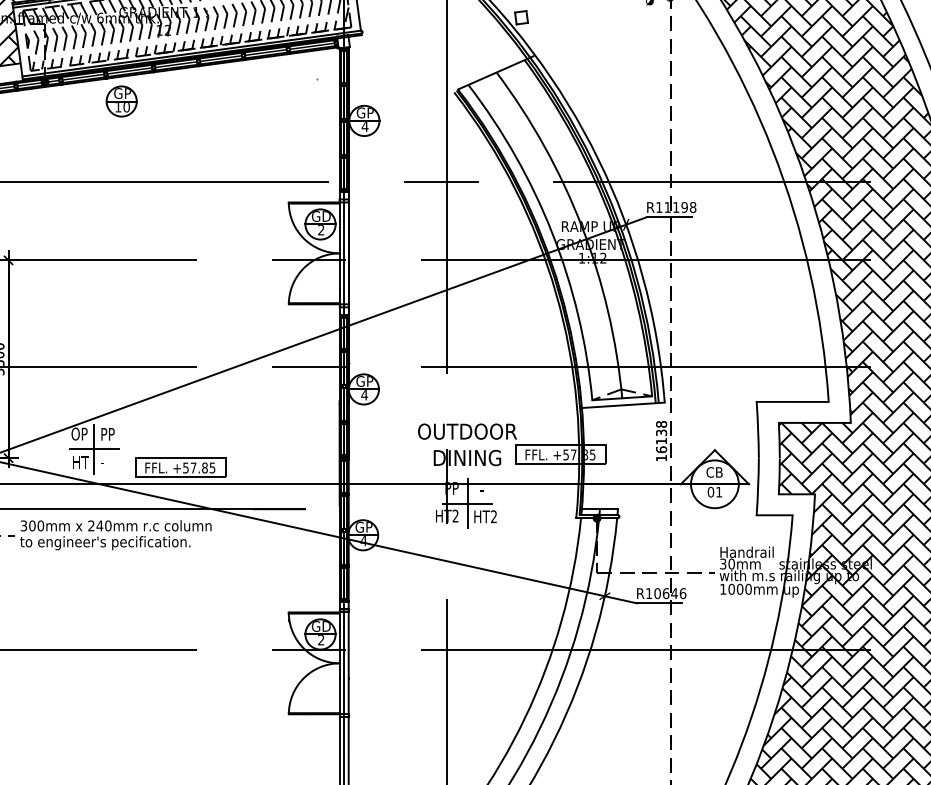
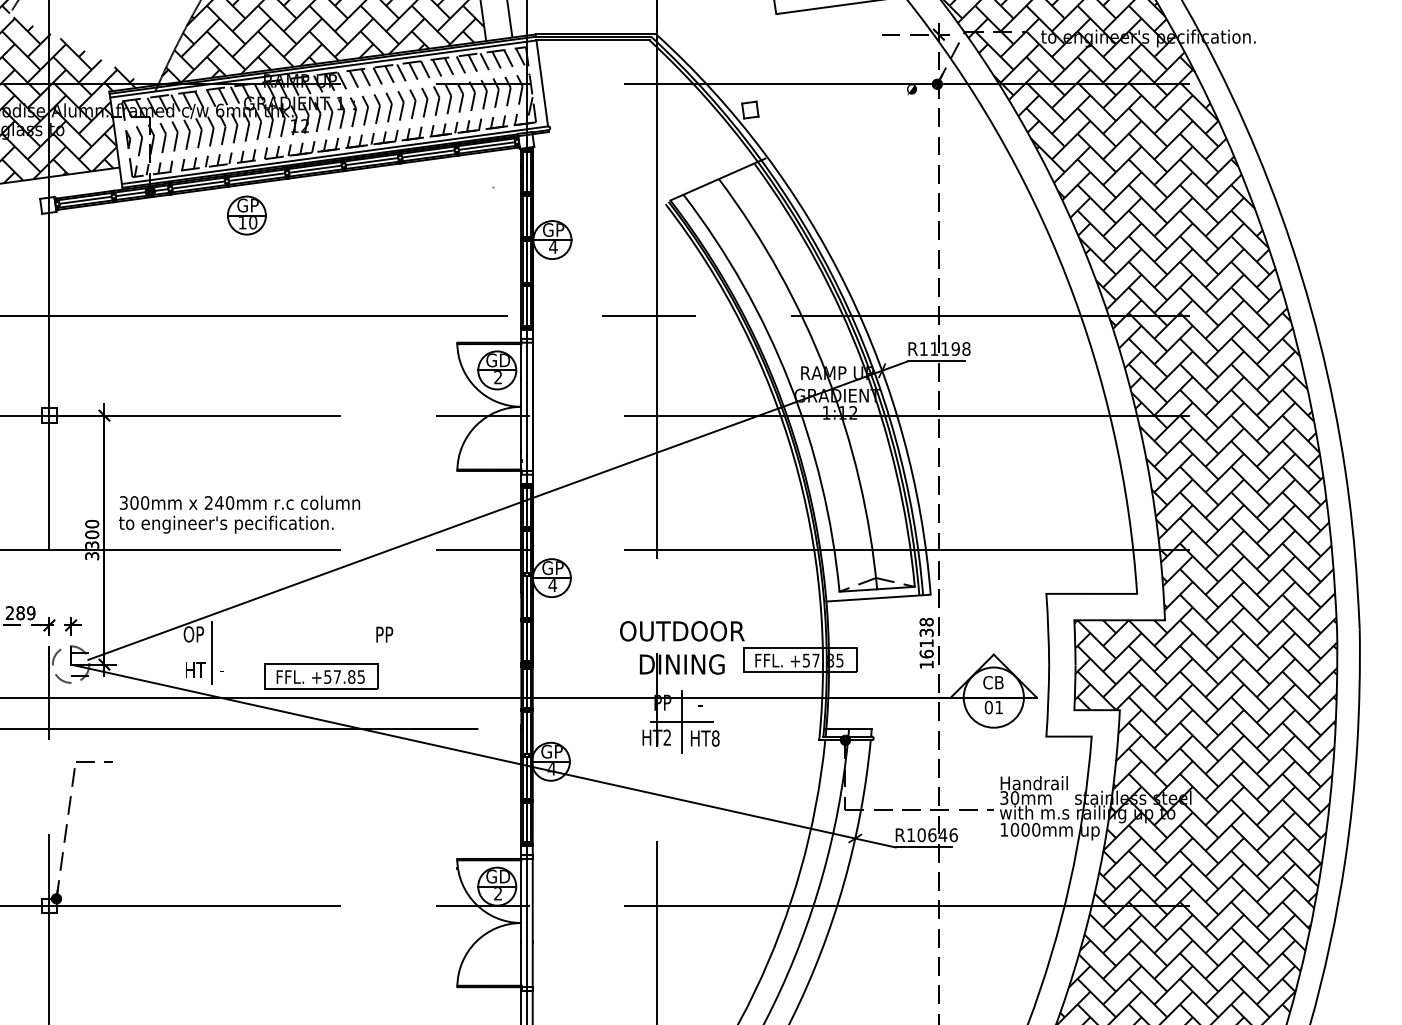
text: (107, 434) -> (384, 634), moved
line: (94, 449) -> (212, 653), removed
text: (493, 516) -> (715, 738), HT2 -> HT8
text: (115, 535) -> (239, 514), moved

